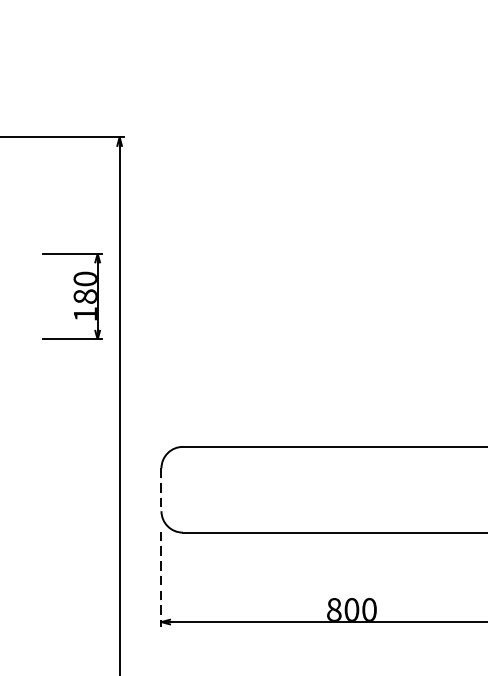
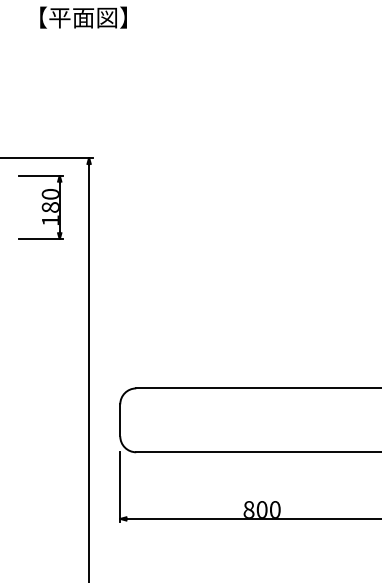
part: (71, 296) -> (40, 207), moved
line: (161, 489) -> (120, 420), dashed -> solid
line: (161, 579) -> (120, 487), dashed -> solid

